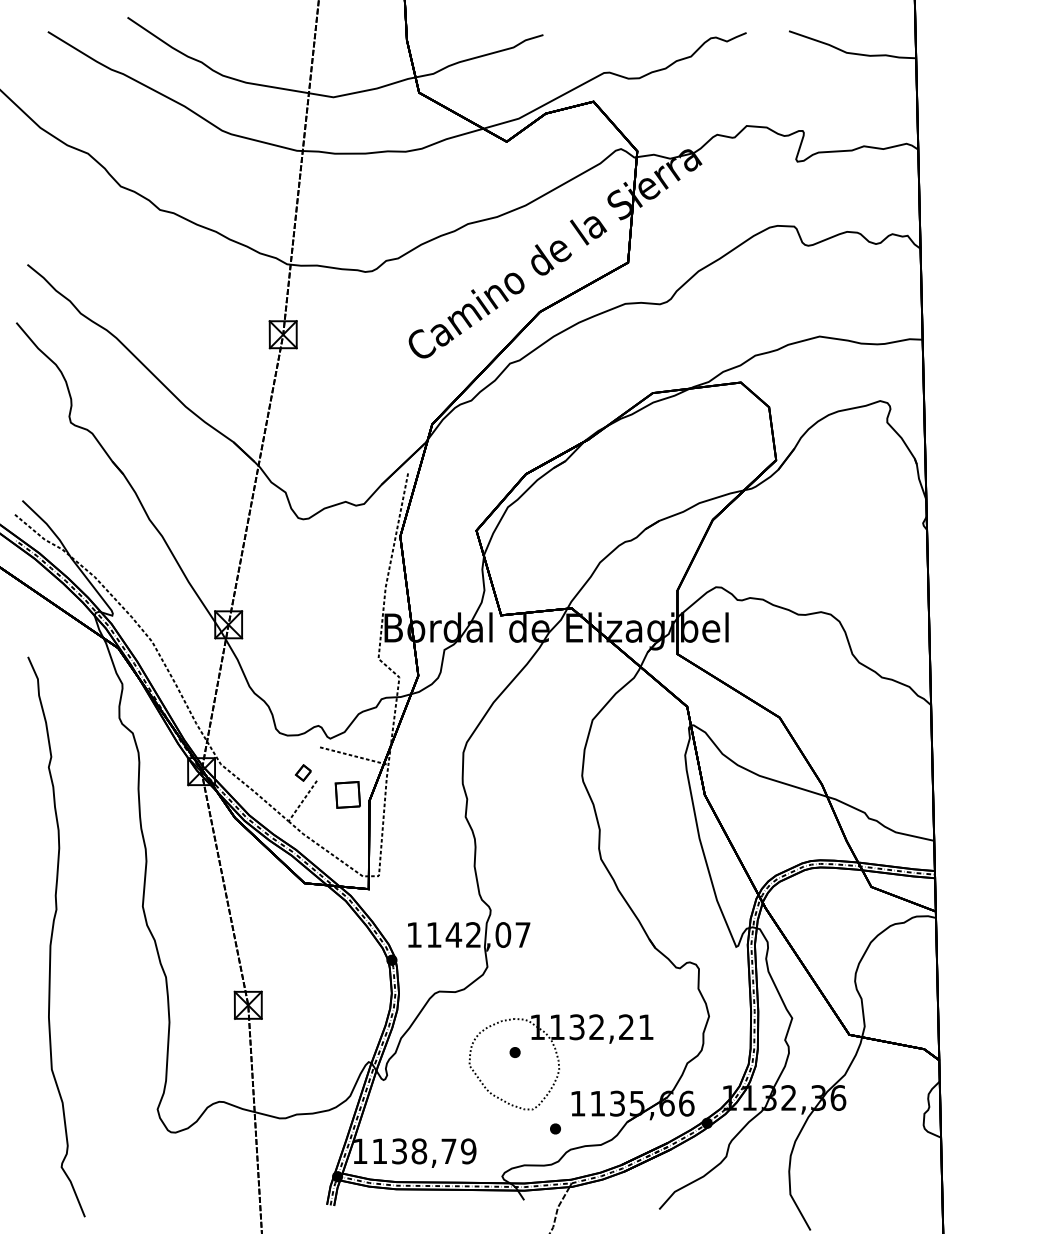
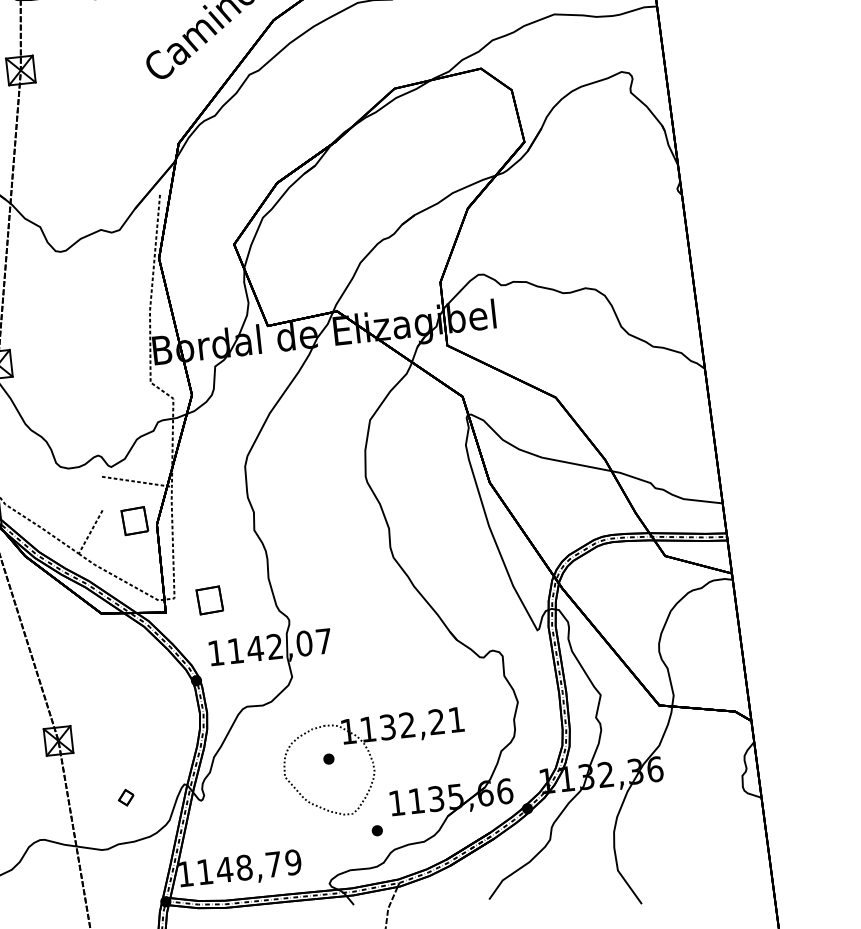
part: (303, 772) -> (126, 797), moved
part: (413, 881) -> (209, 600), added
text: (399, 1151) -> (224, 869), 1138,79 -> 1148,79

